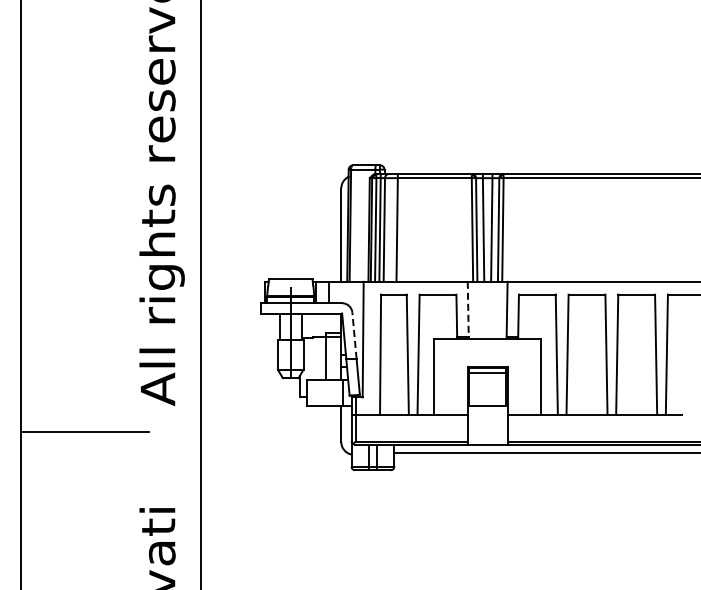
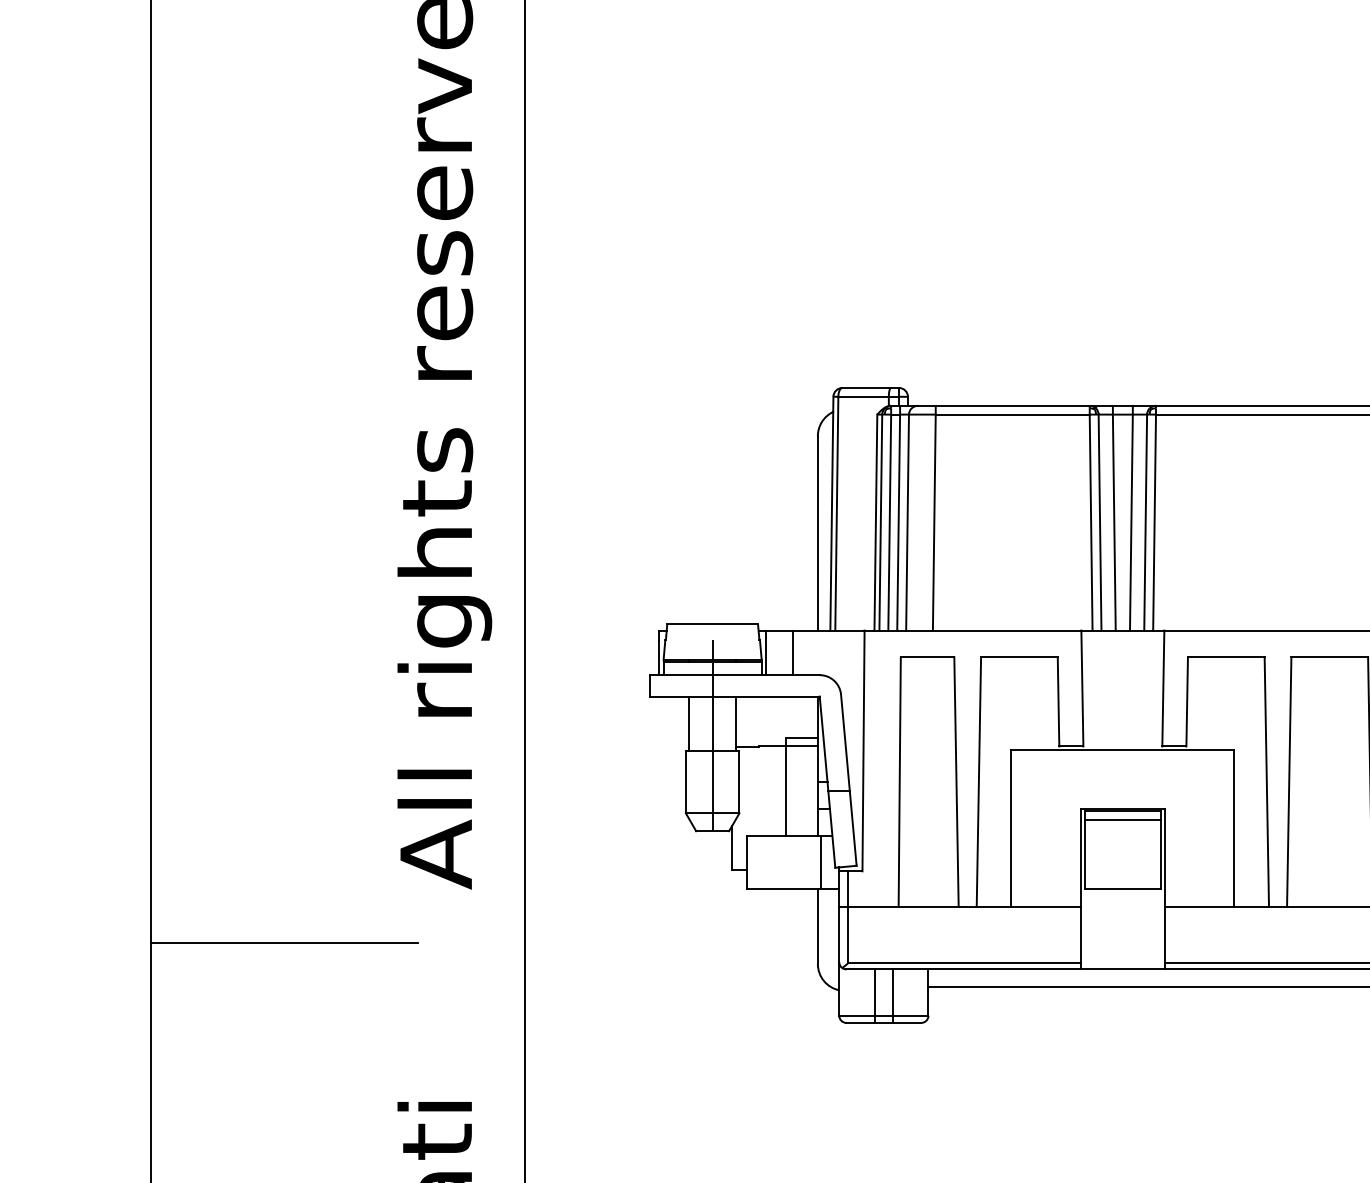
line: (468, 309) -> (1082, 688), dashed -> solid
line: (354, 335) -> (845, 742), dashed -> solid

